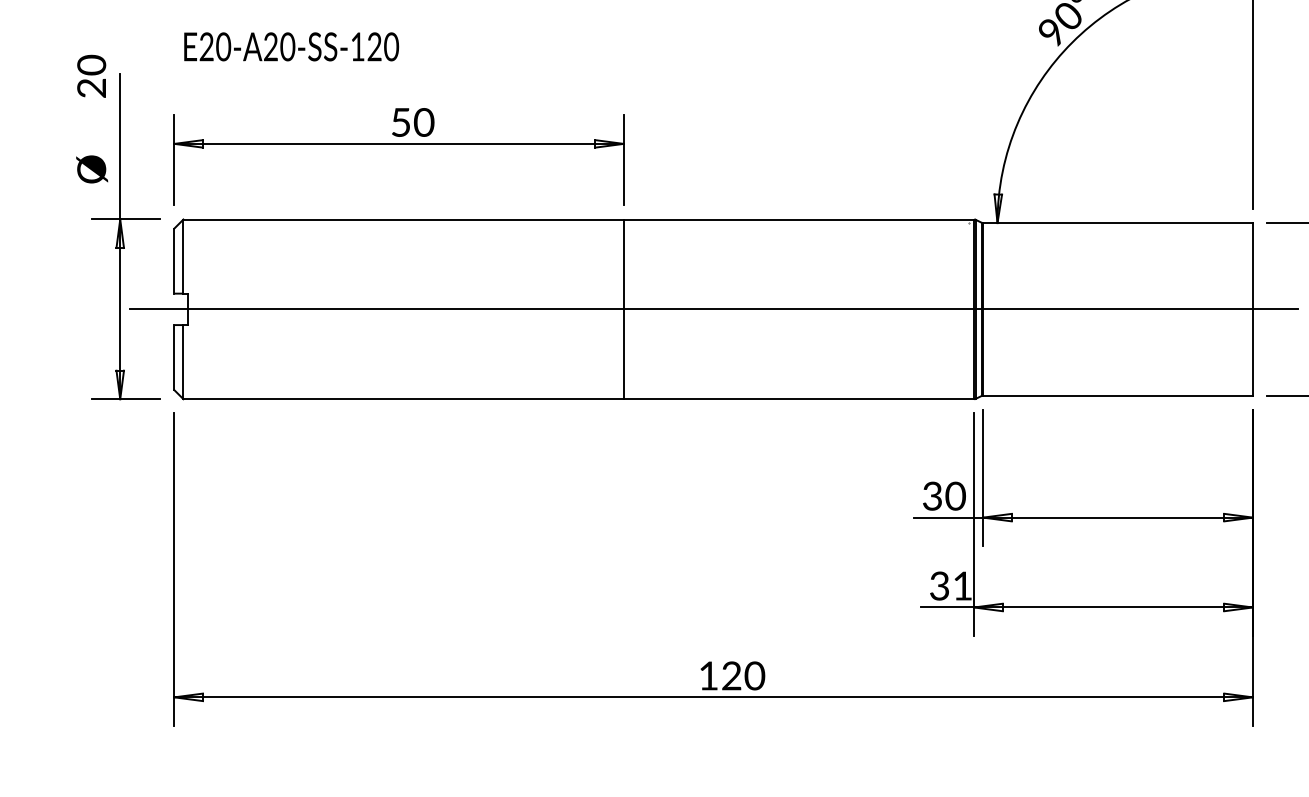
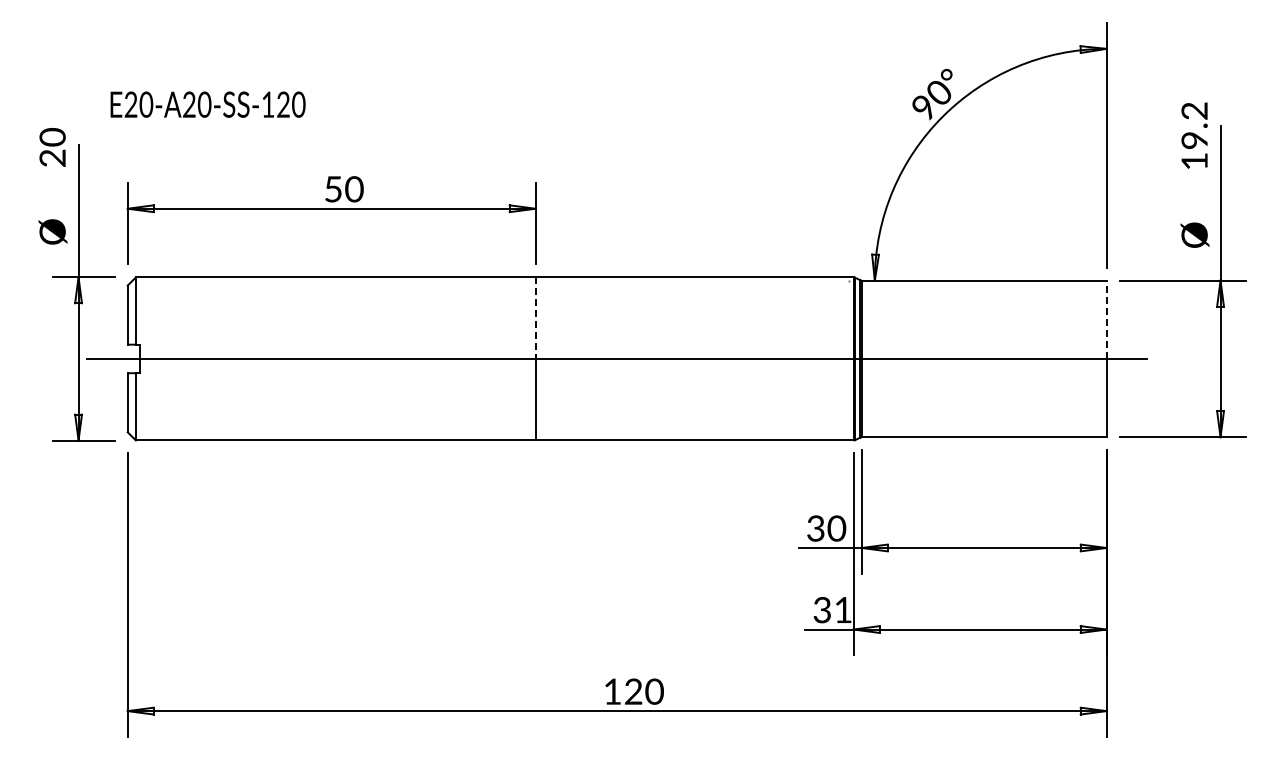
text: (290, 46) -> (207, 104), moved
line: (623, 264) -> (535, 318), solid -> dashed
line: (1252, 265) -> (1106, 319), solid -> dashed

